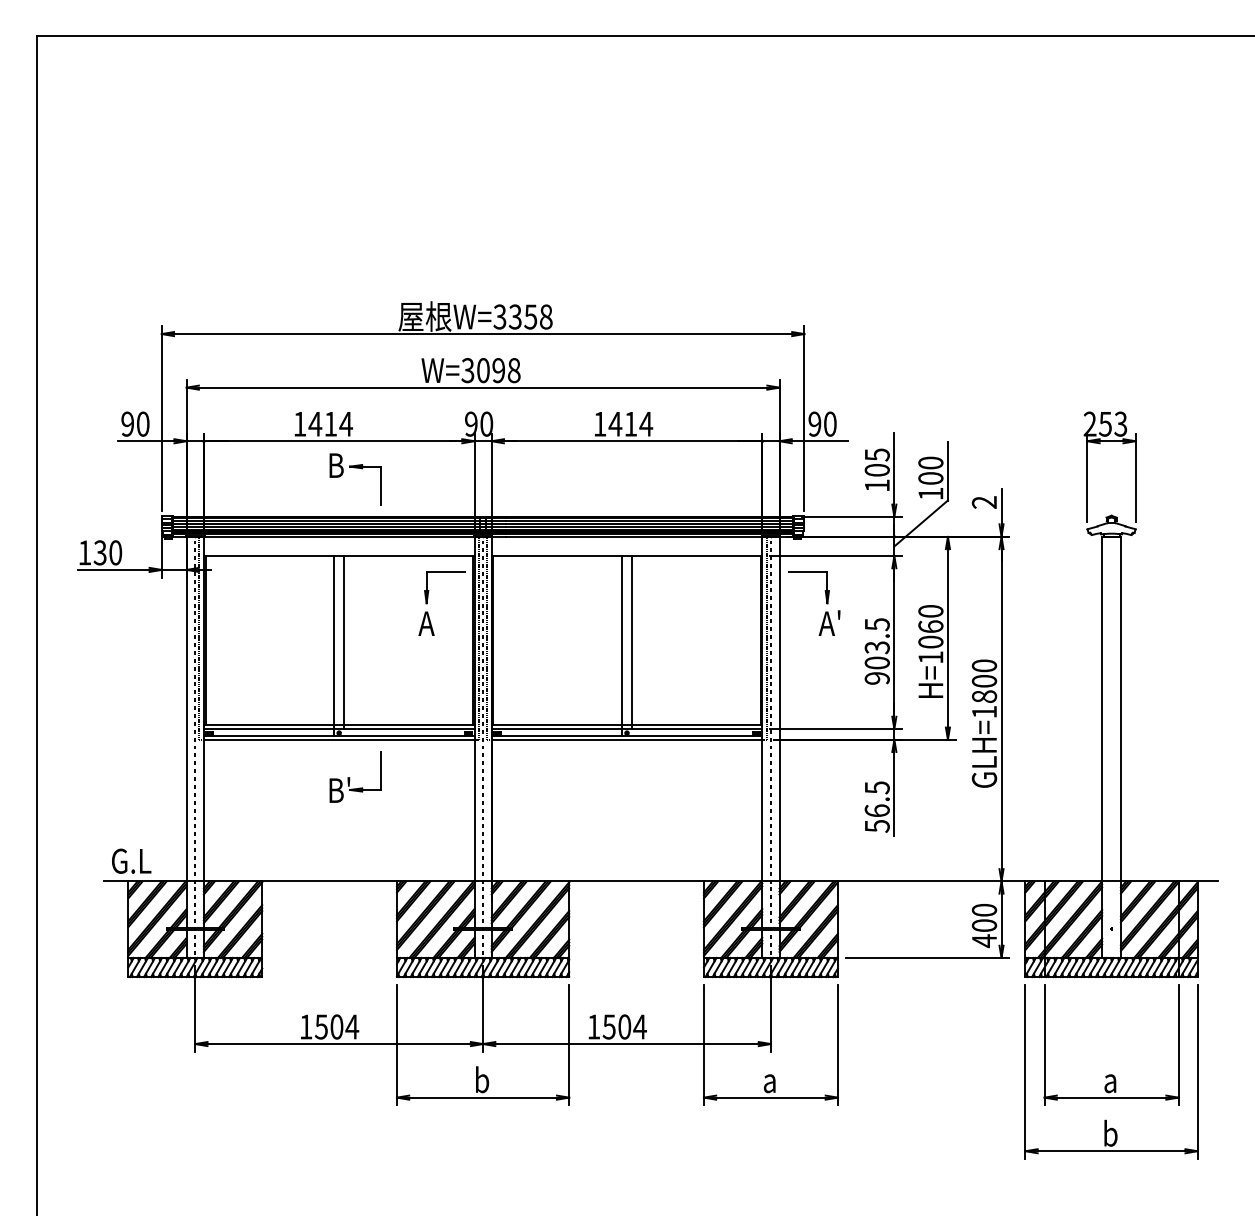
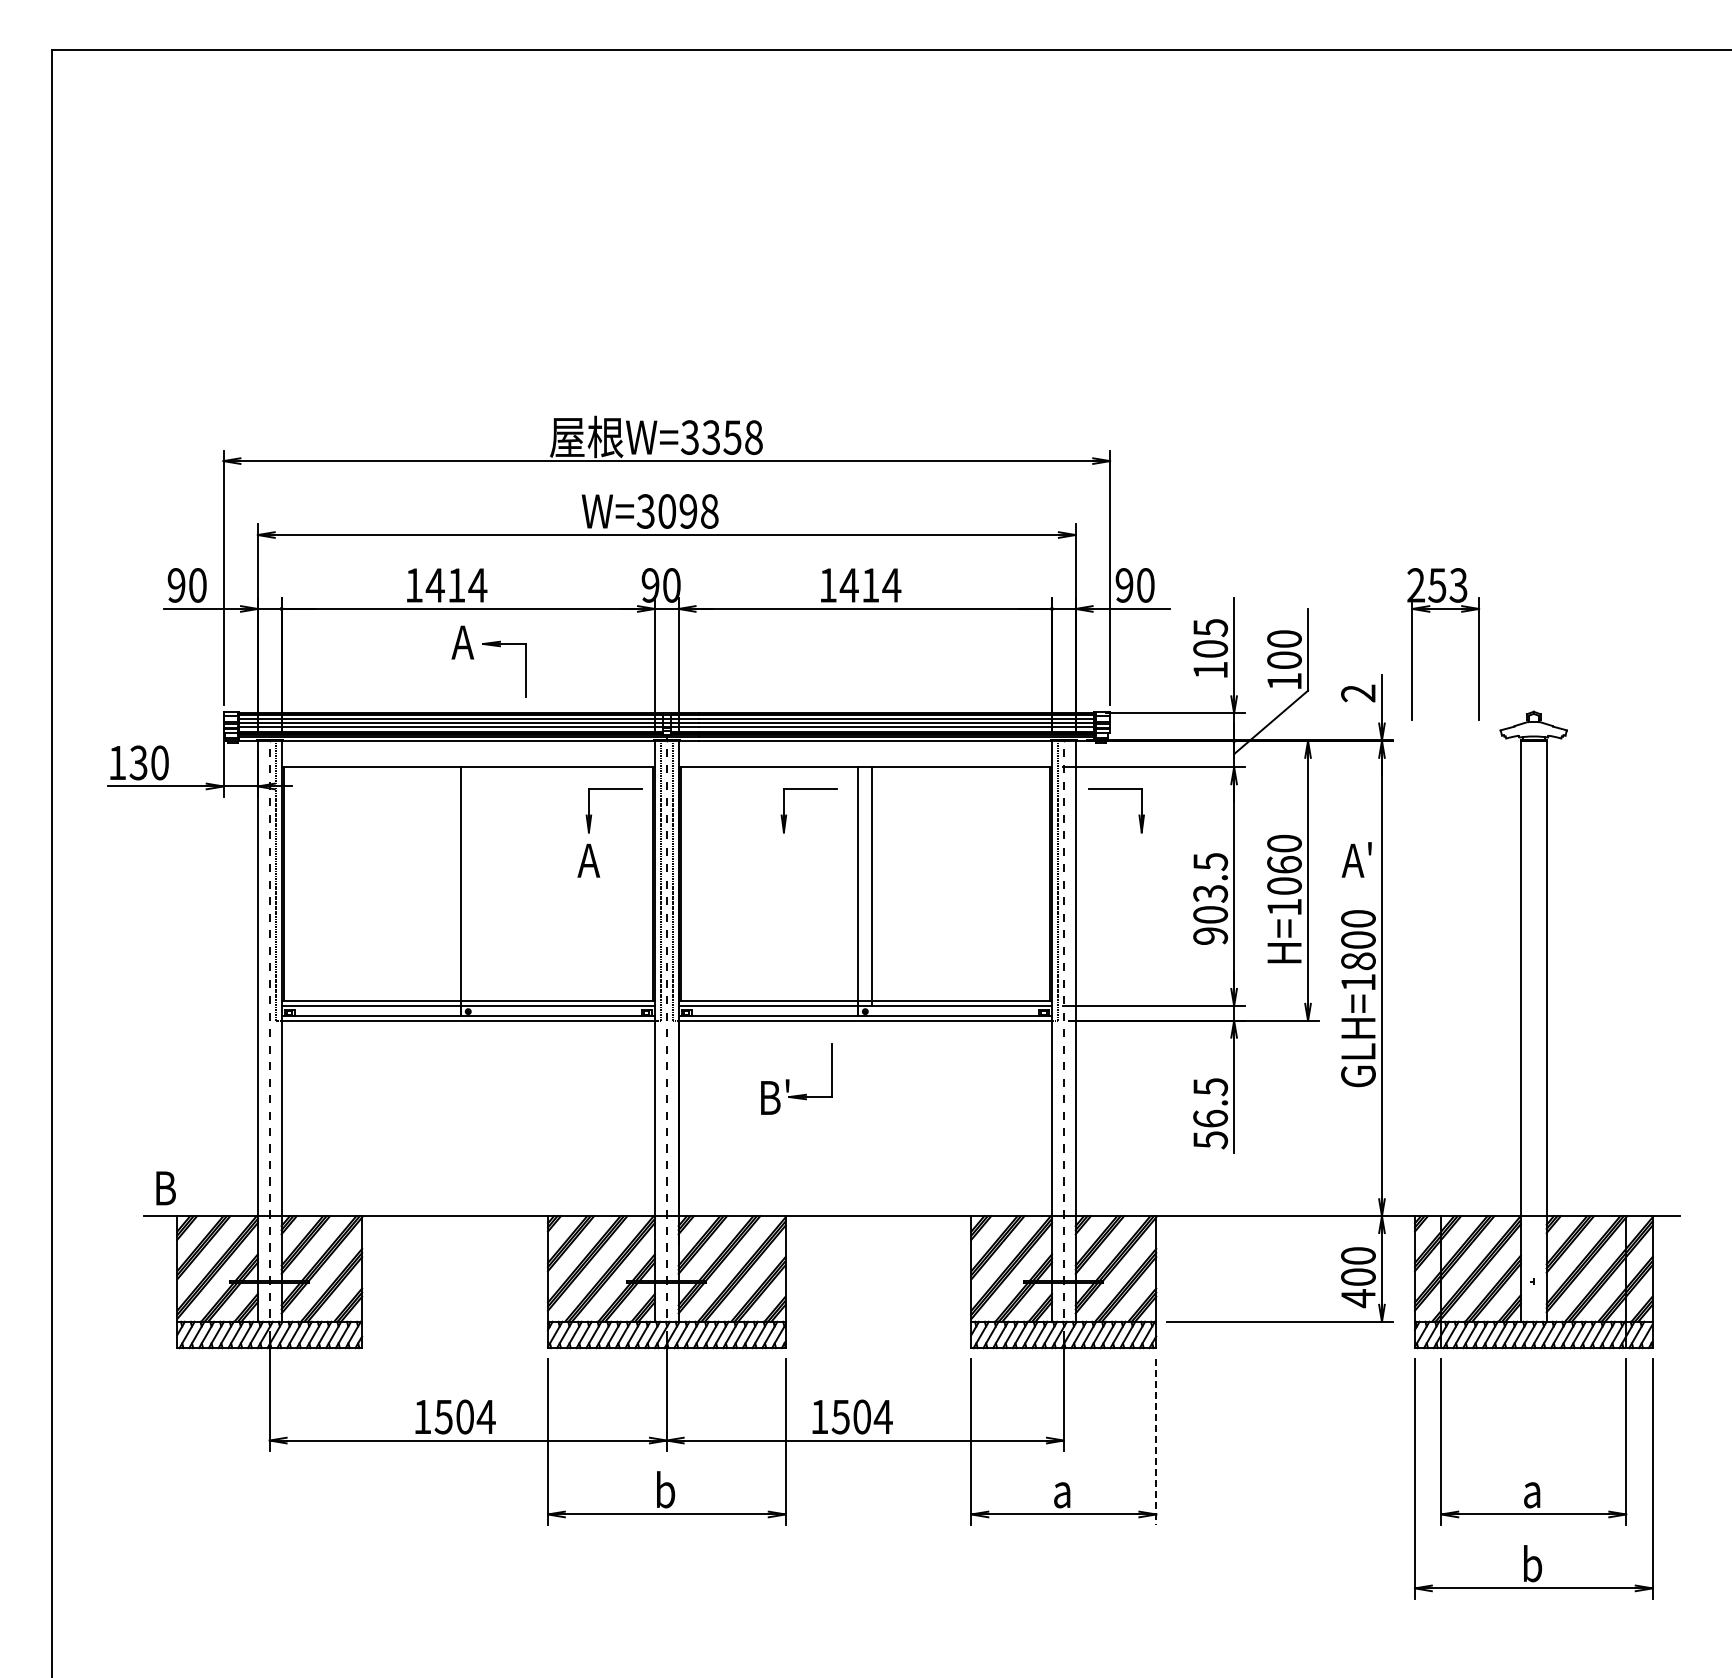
text: (335, 465) -> (462, 642), B -> A
part: (1087, 467) -> (1412, 644), moved
part: (585, 572) -> (808, 789), added
text: (829, 622) -> (1356, 859), moved
line: (344, 642) -> (475, 886), removed
part: (350, 777) -> (789, 1079), moved
text: (131, 861) -> (181, 1188), G.L -> B
line: (838, 1045) -> (1156, 1442), solid -> dashed

